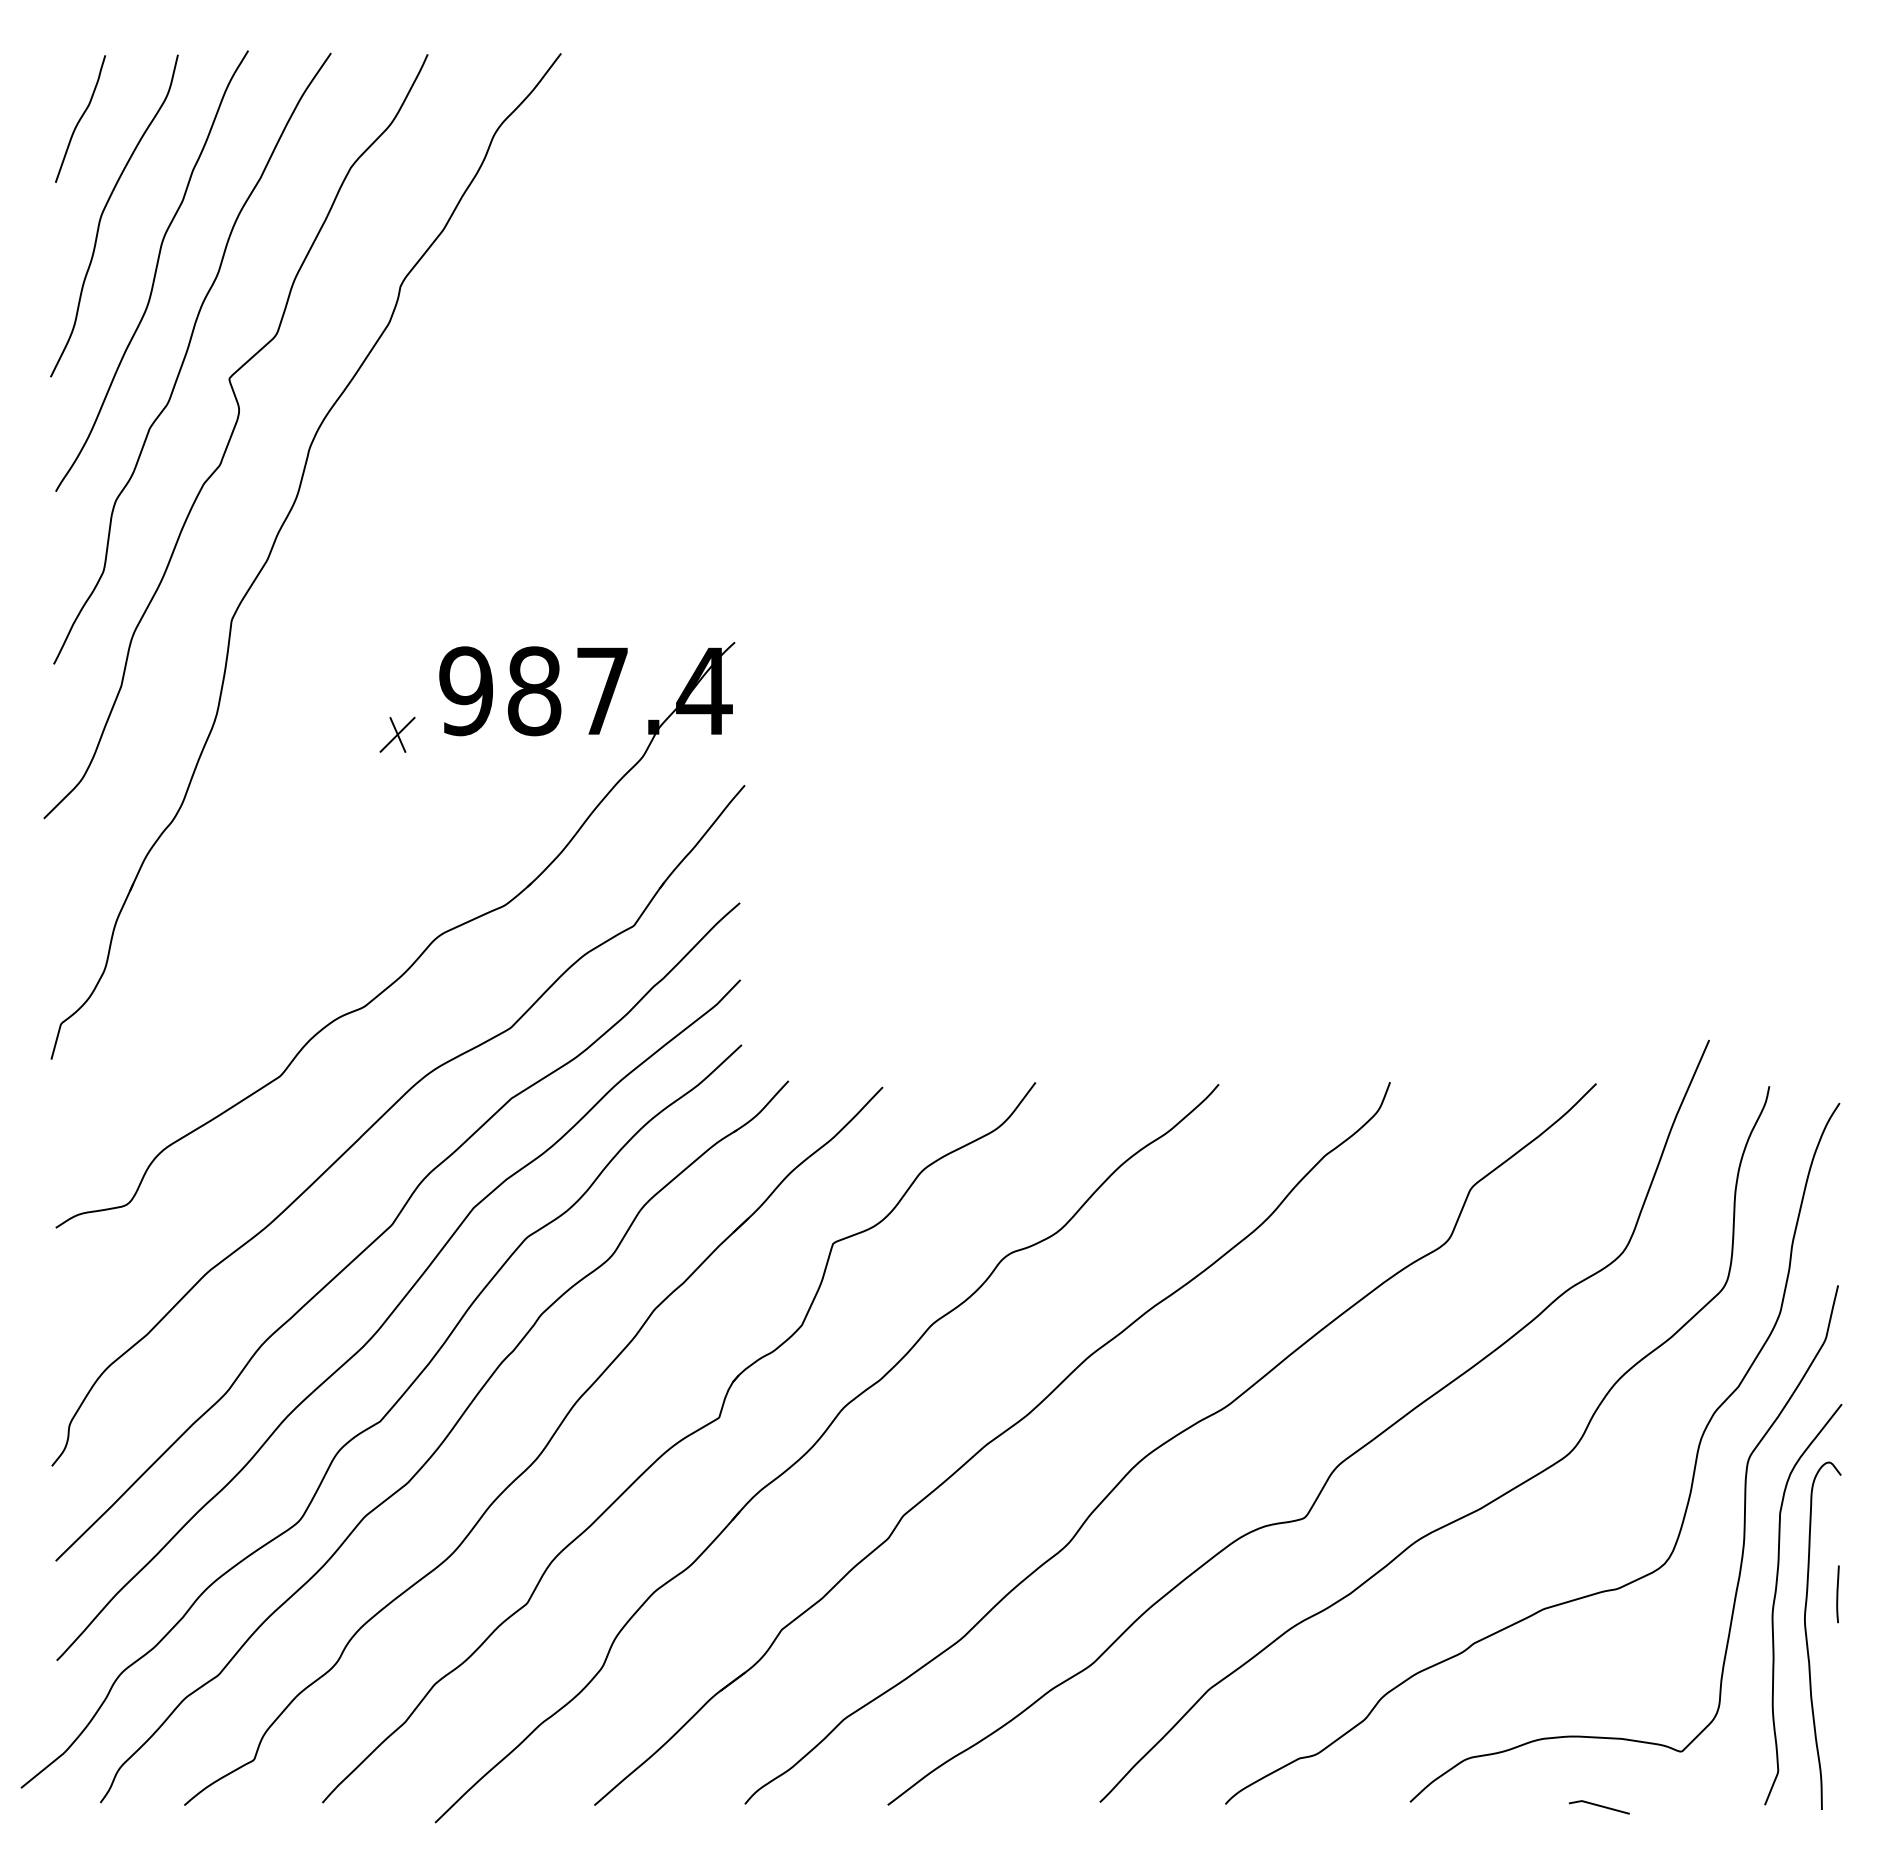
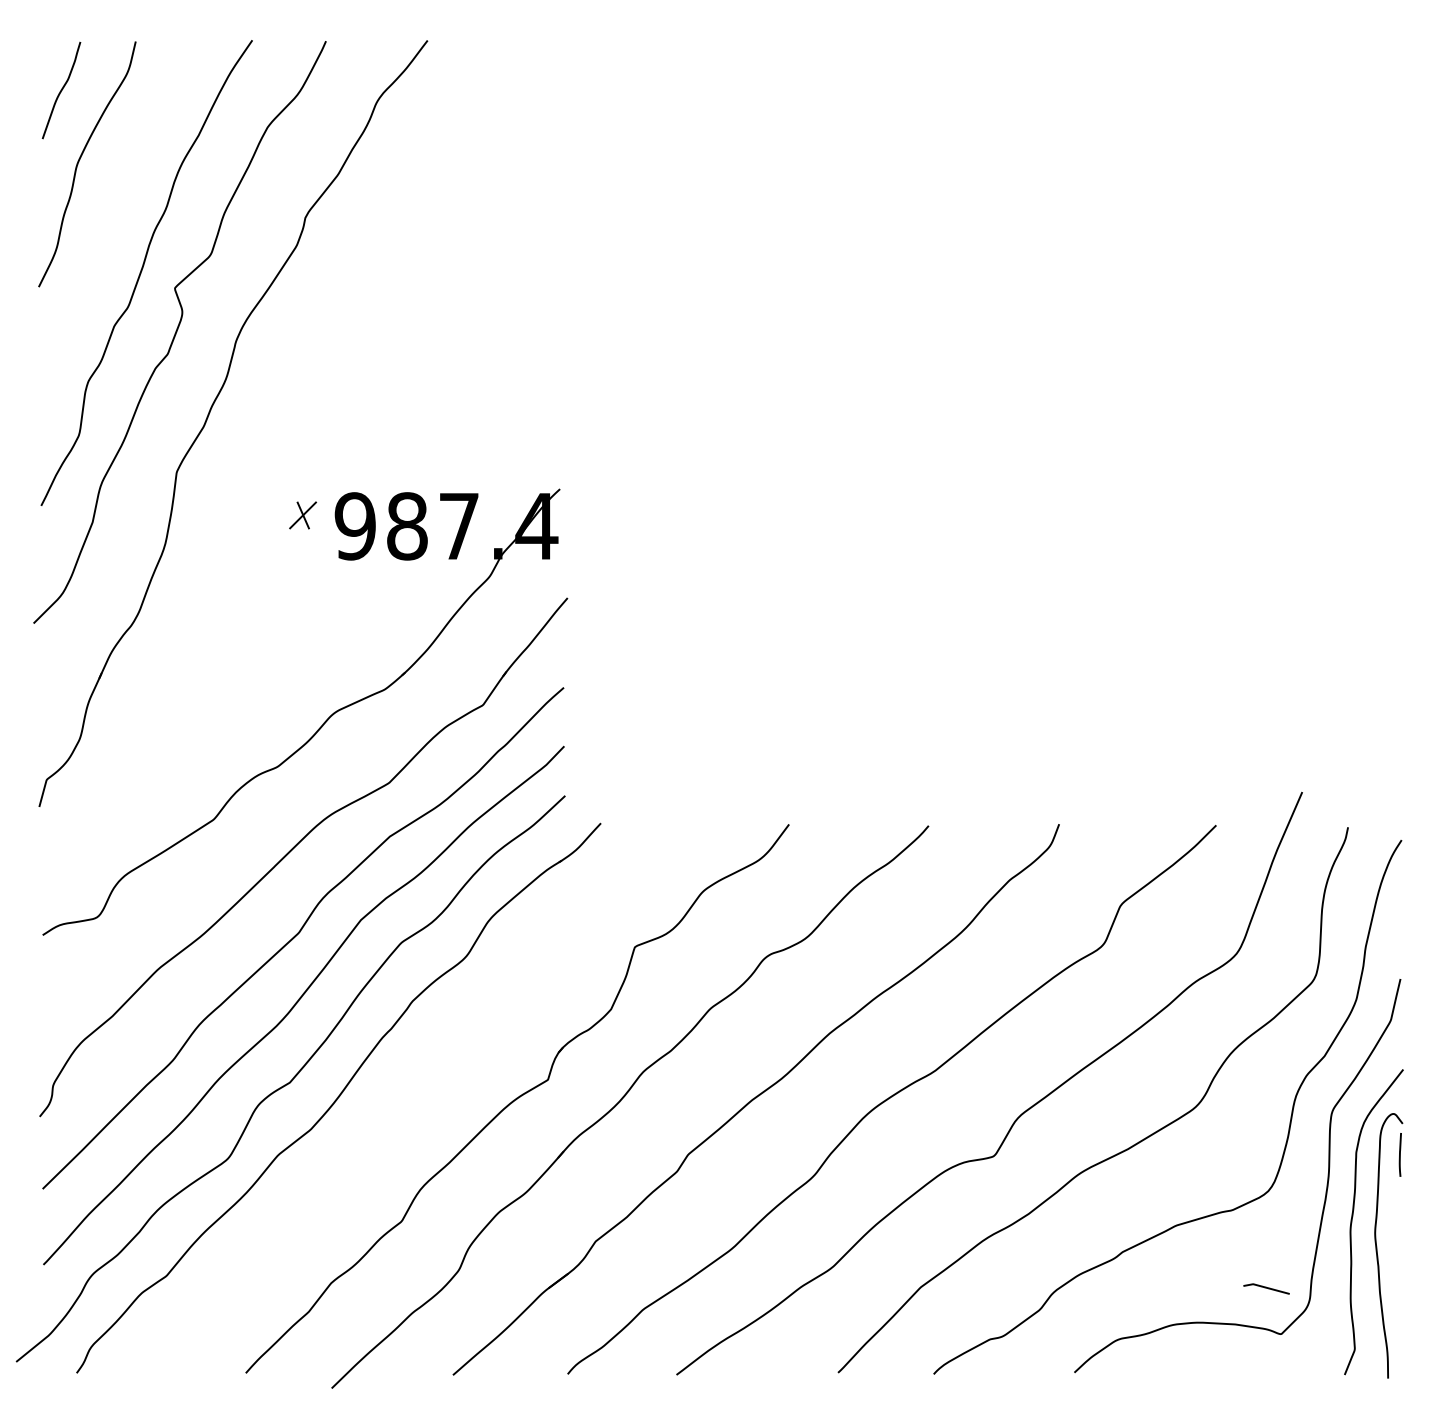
curve: (154, 271) -> (117, 206), removed
part: (397, 734) -> (303, 515), moved
part: (542, 1449) -> (413, 1104), removed
line: (1837, 1594) -> (1400, 1155), moved
curve: (1599, 1806) -> (1266, 1288), moved

